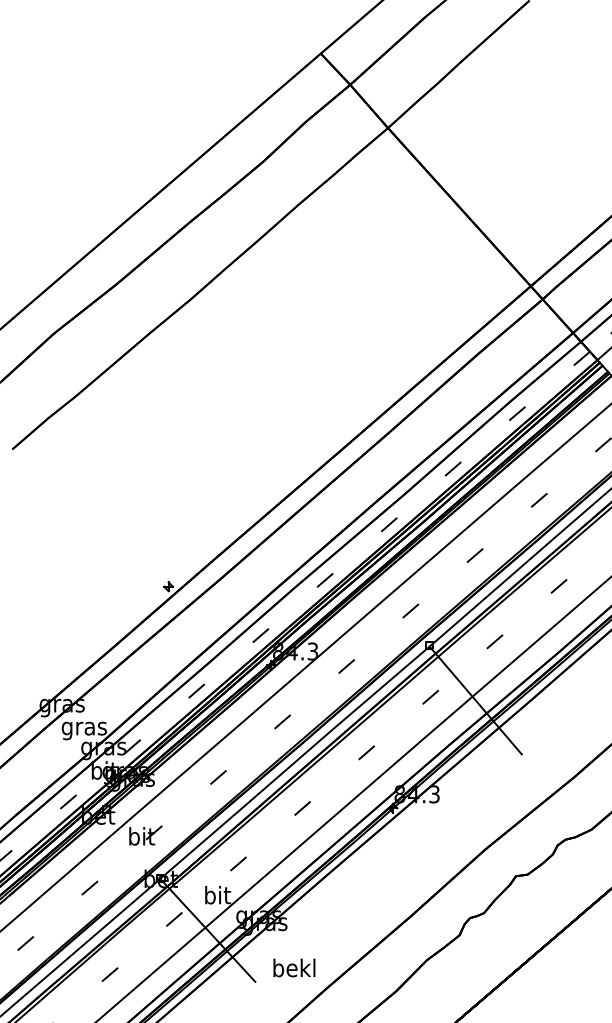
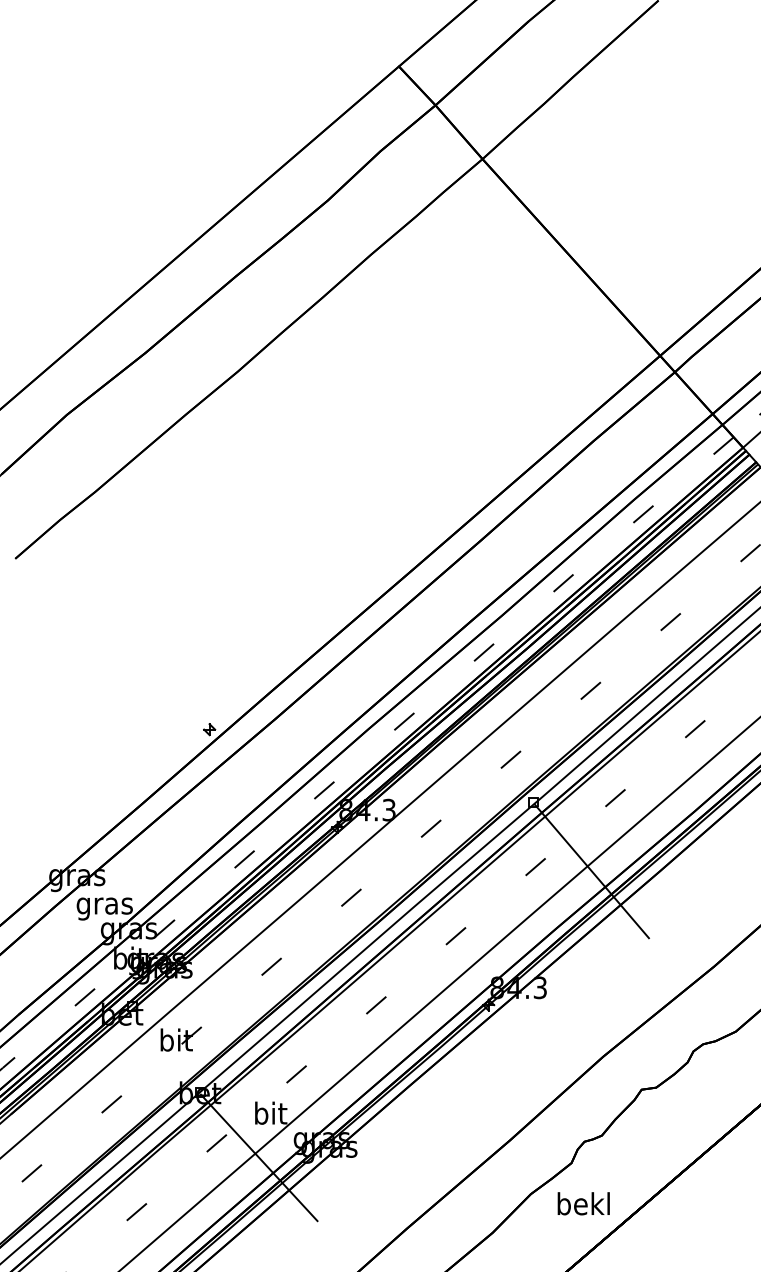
text: (294, 967) -> (583, 1203), moved

